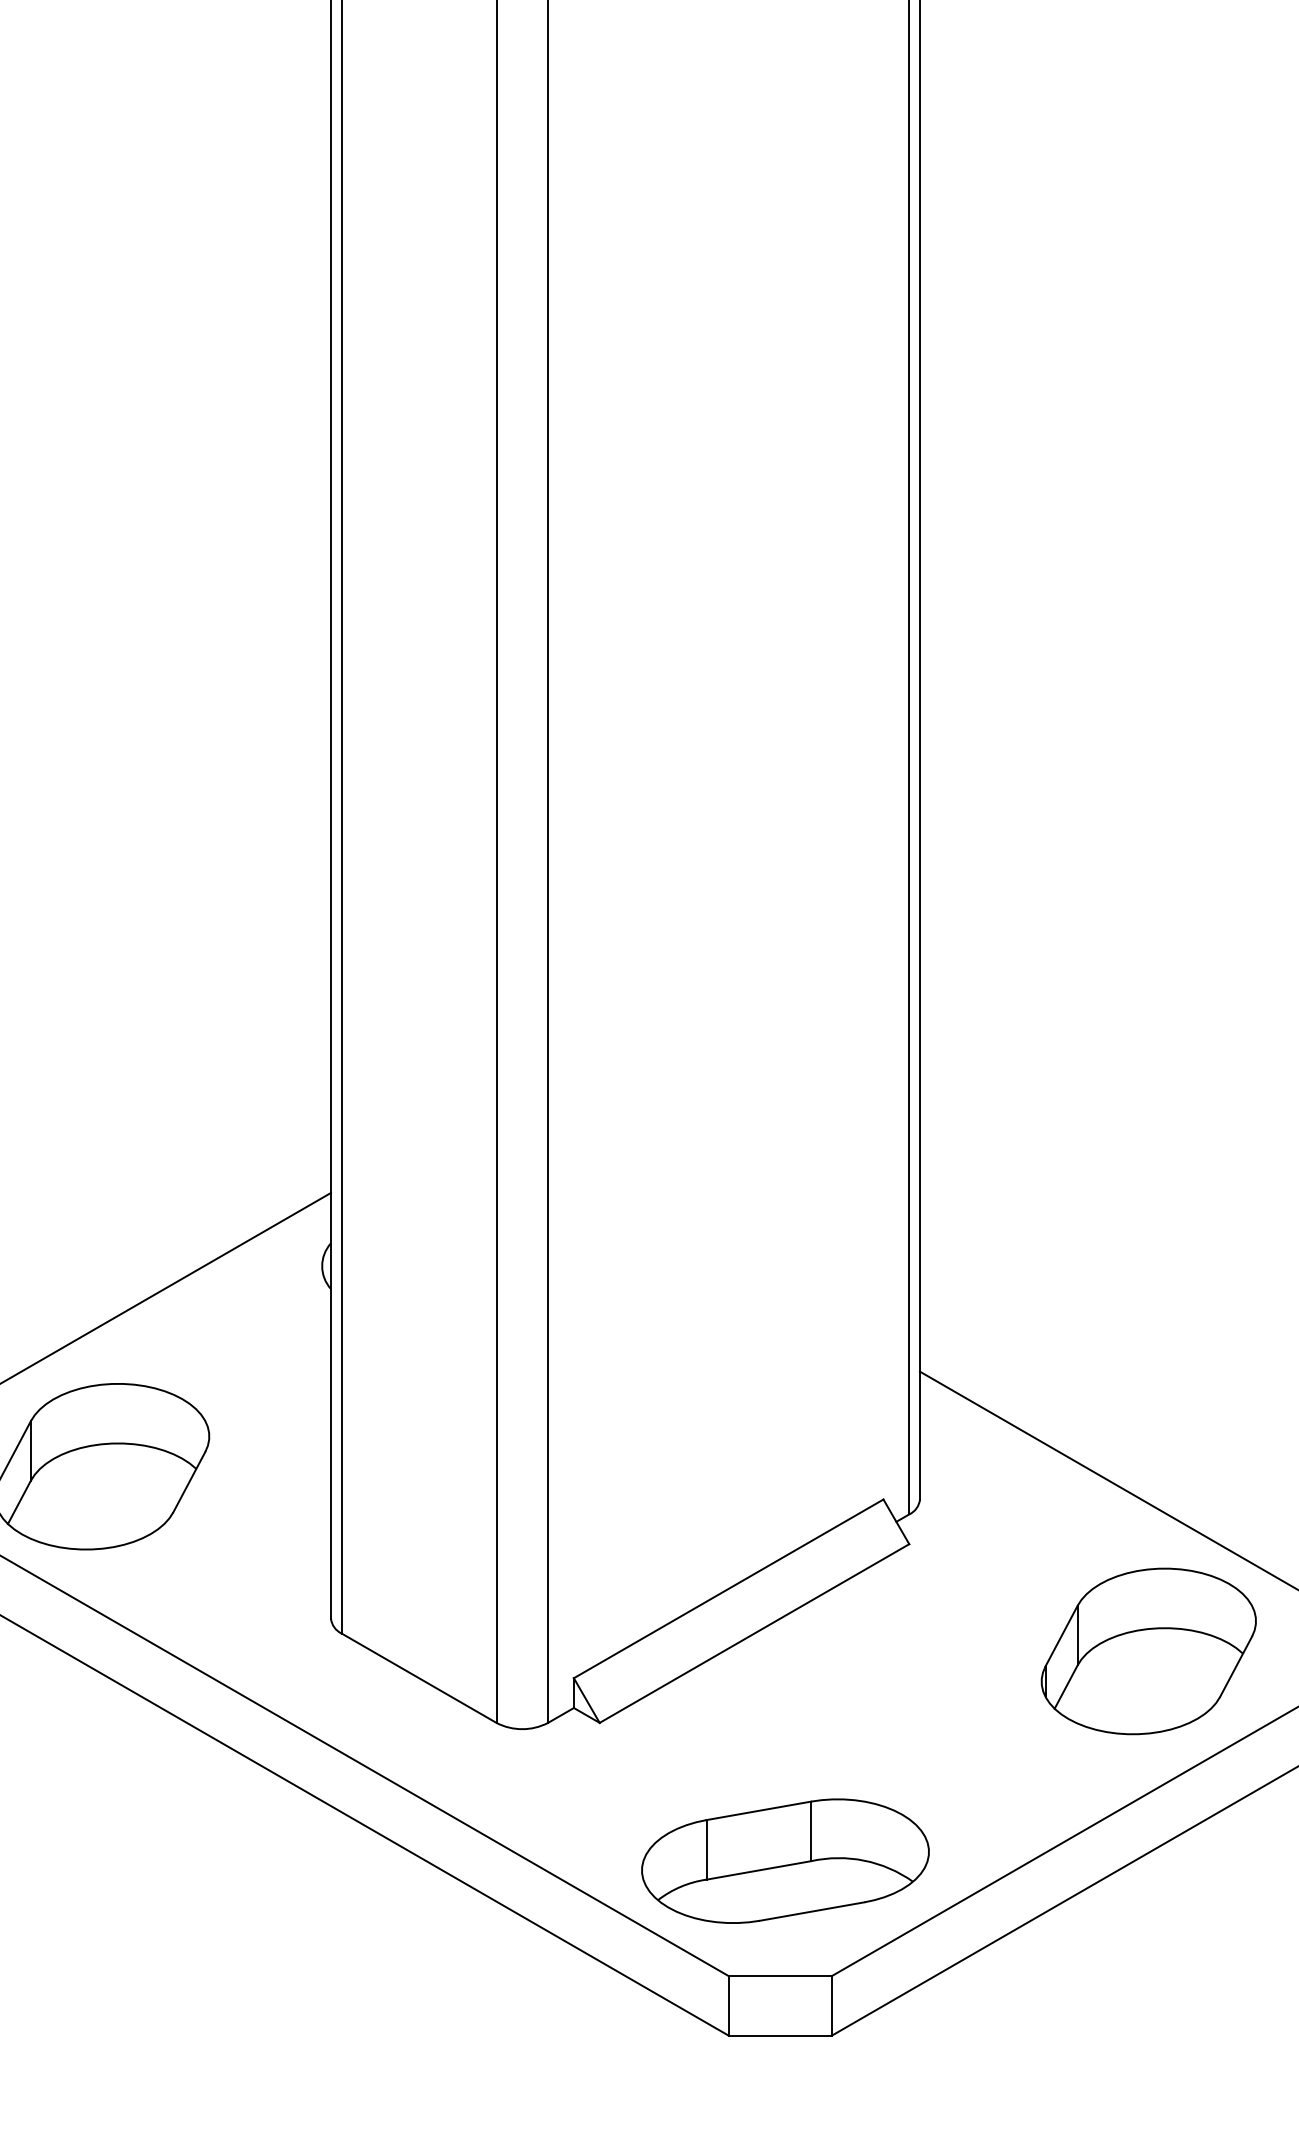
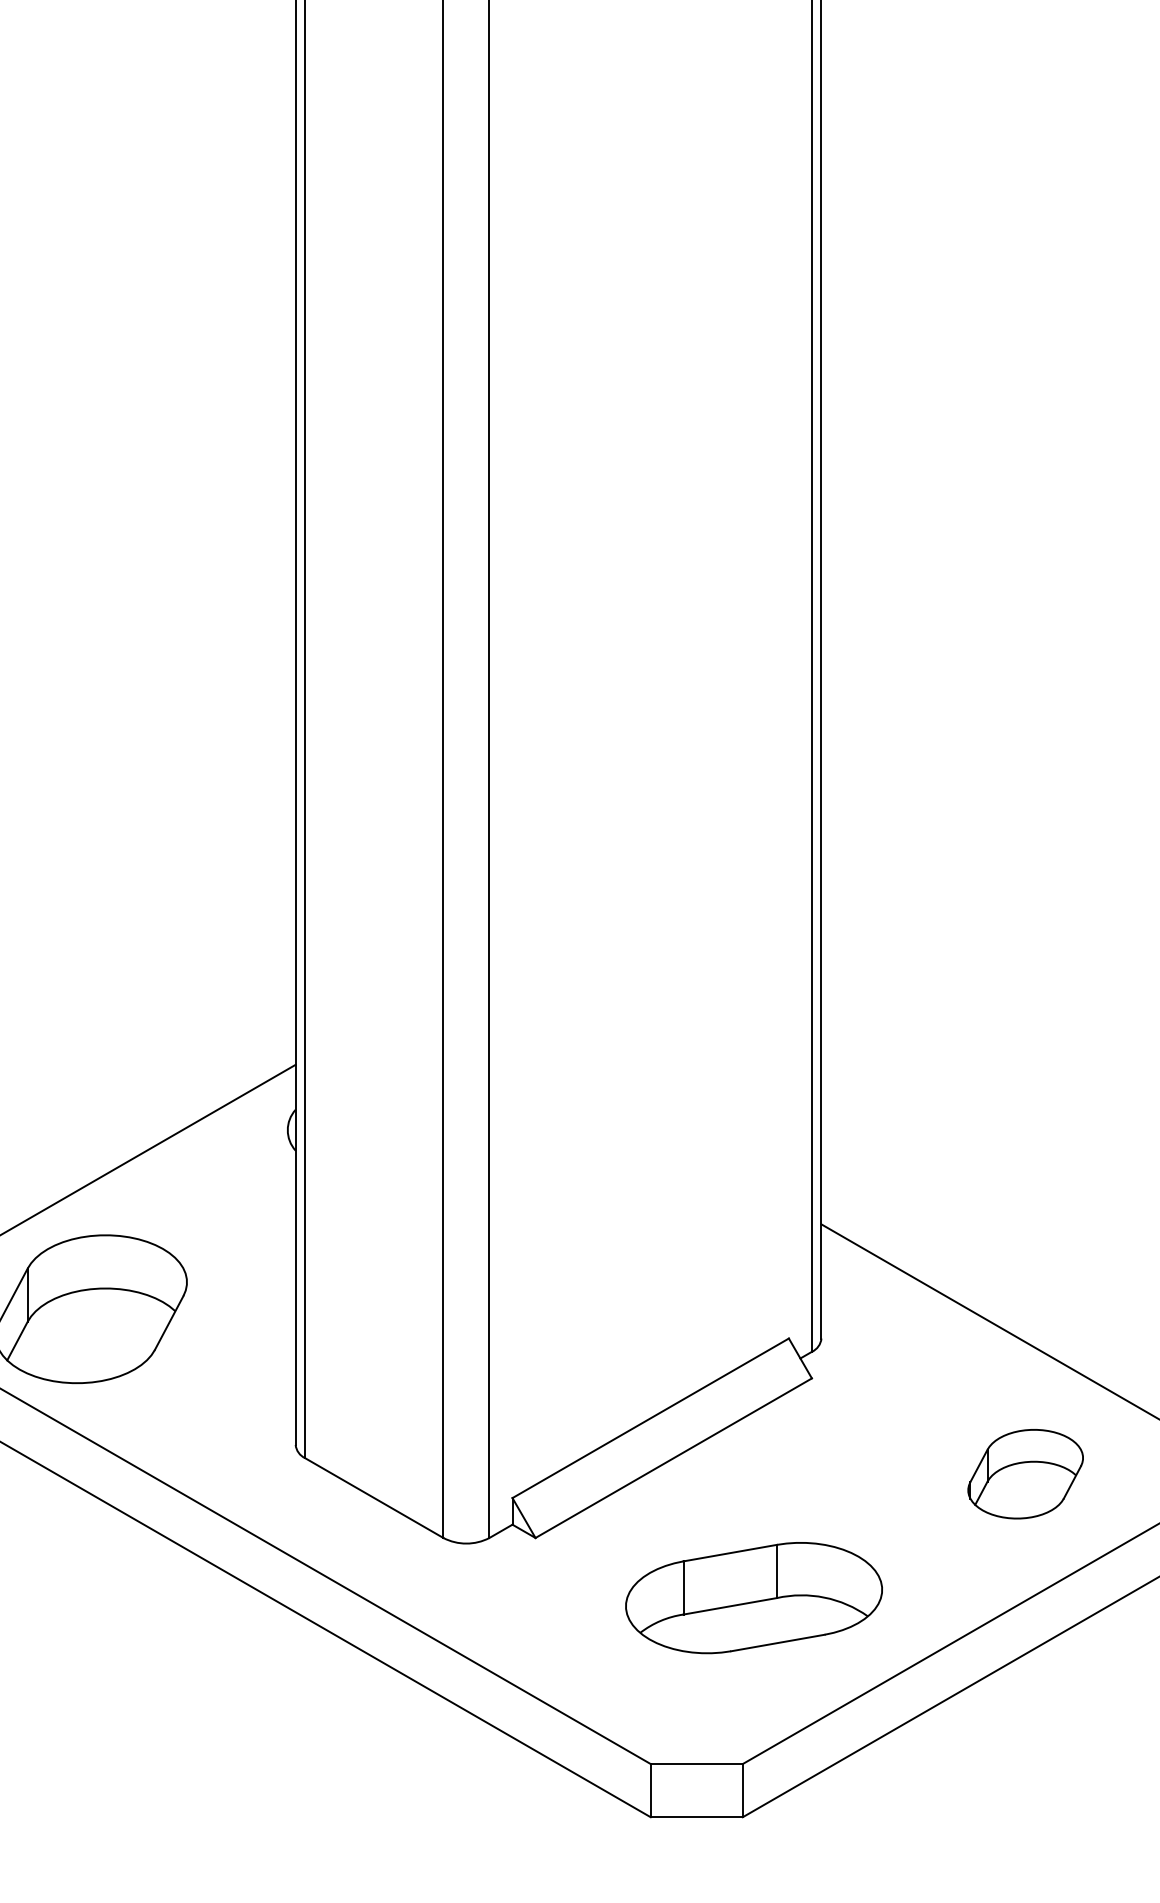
part: (1148, 1651) -> (1025, 1474), size x0.6
part: (785, 1860) -> (754, 1597), moved

